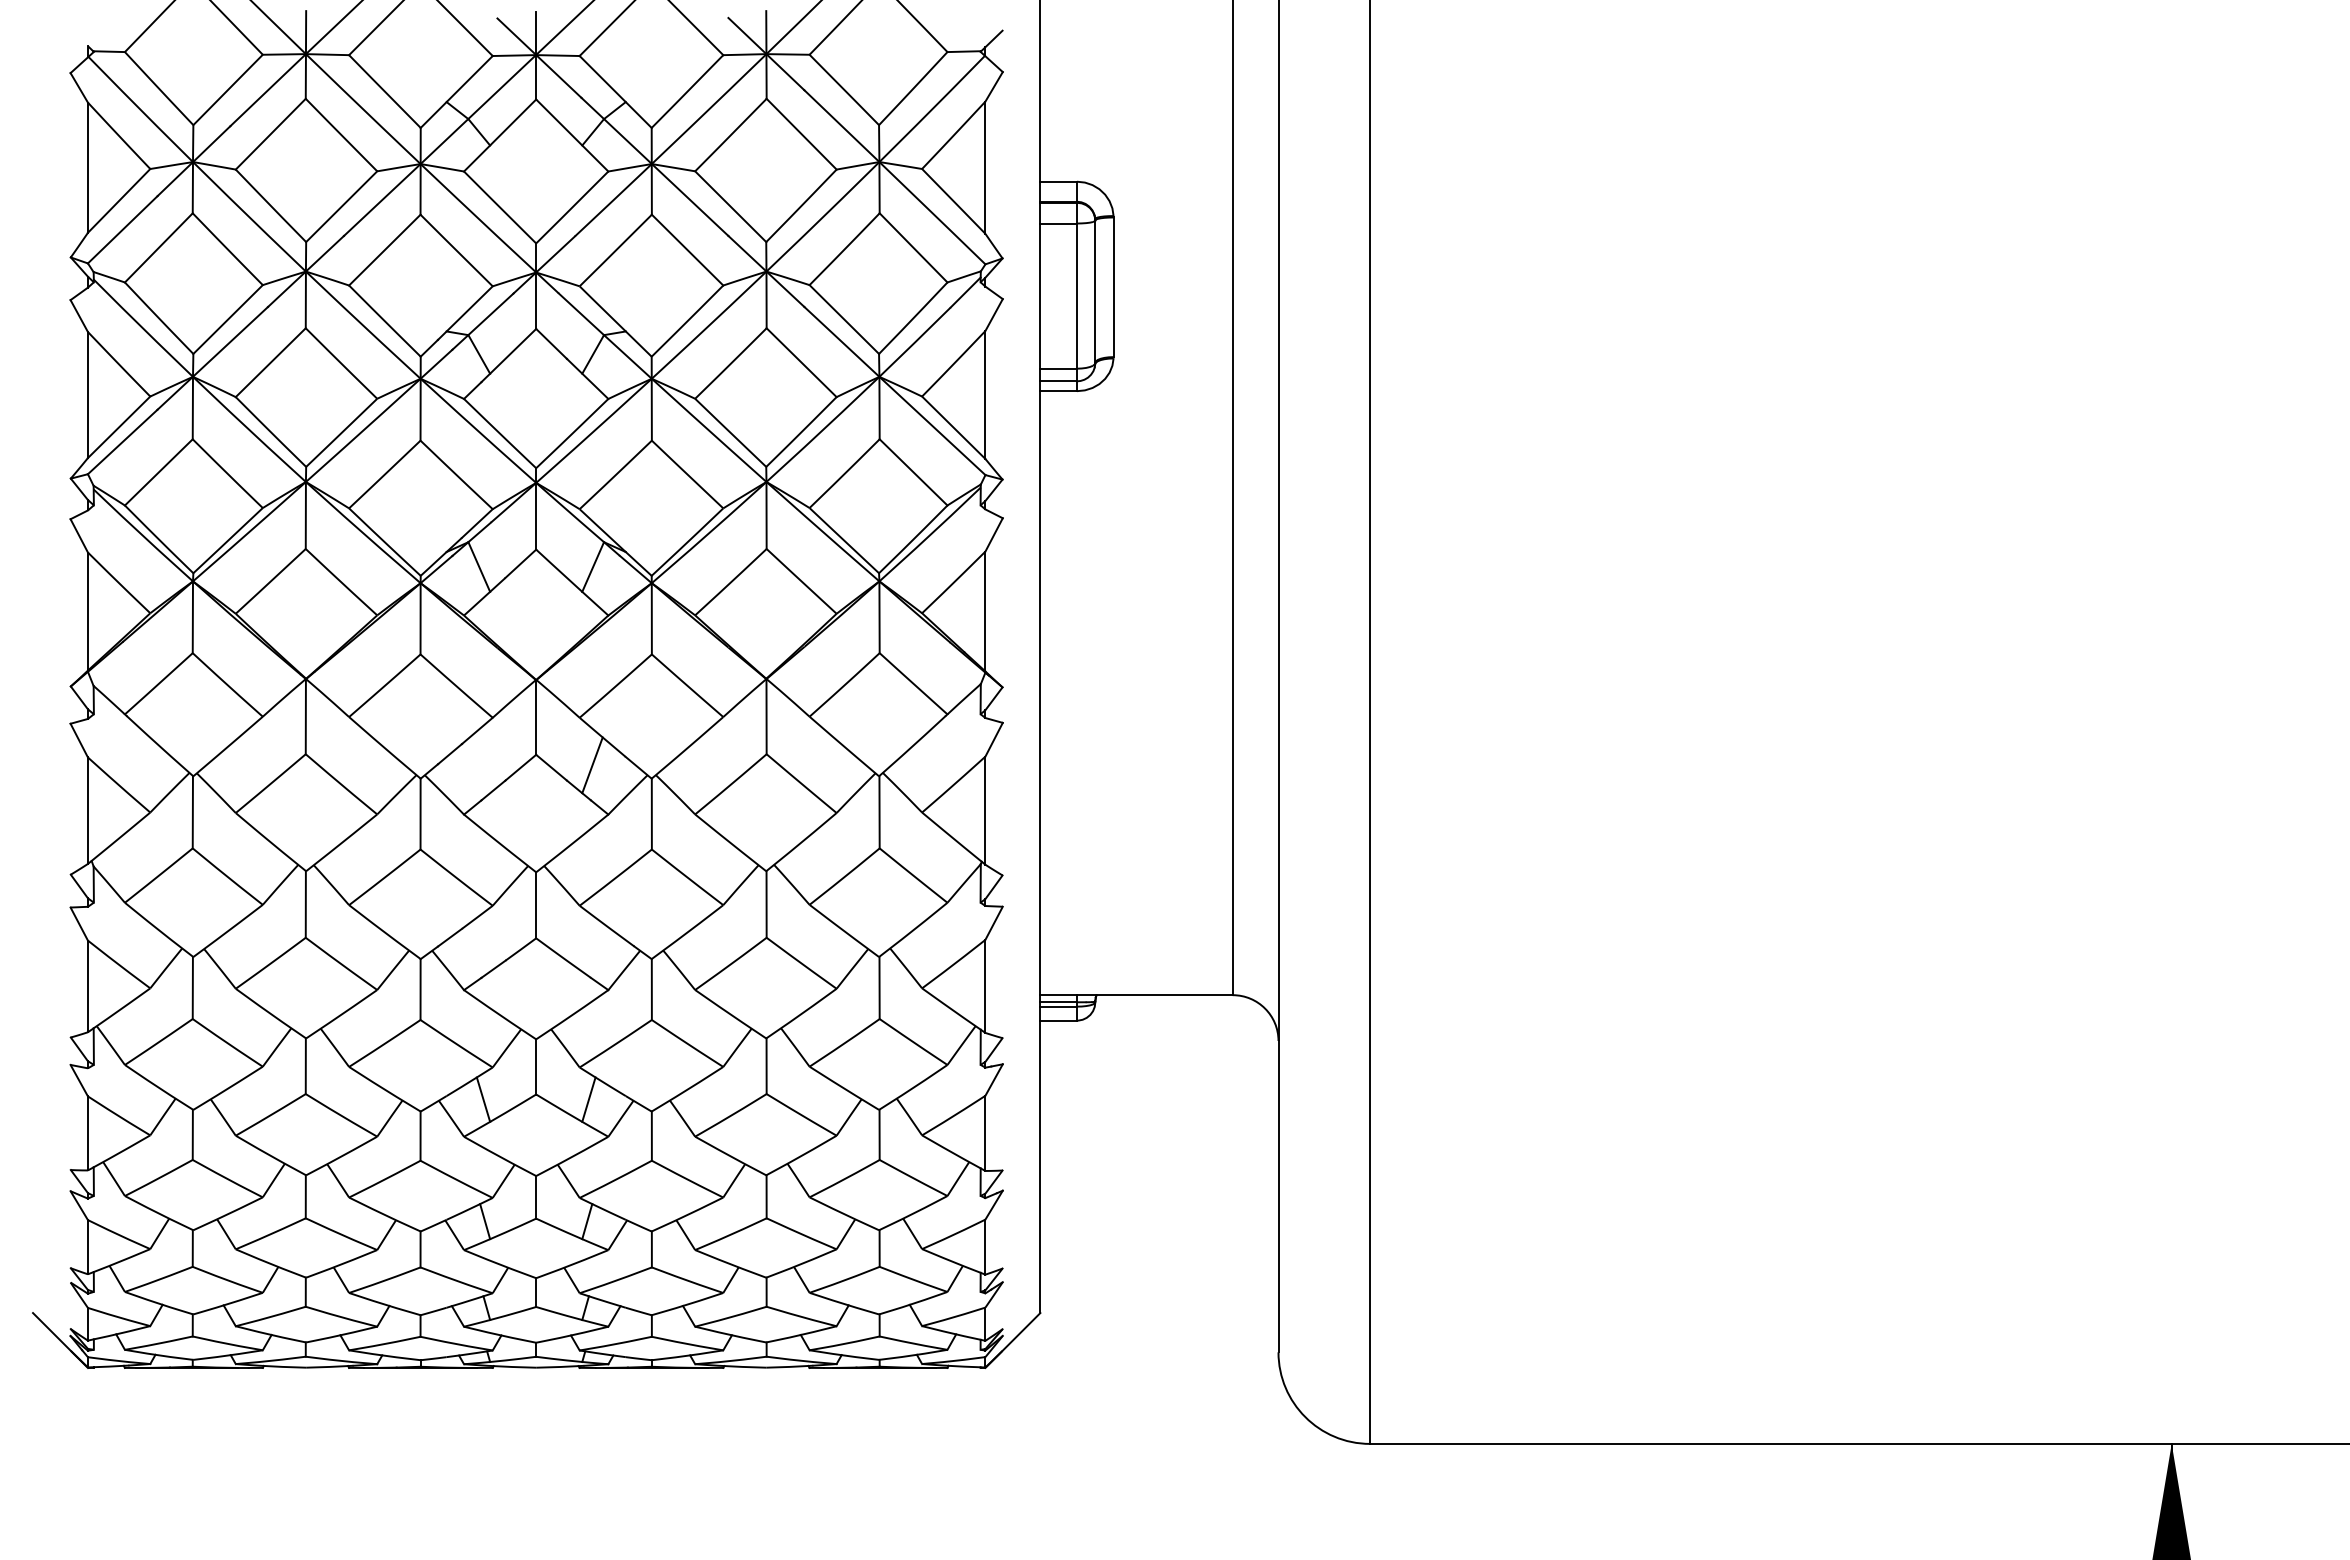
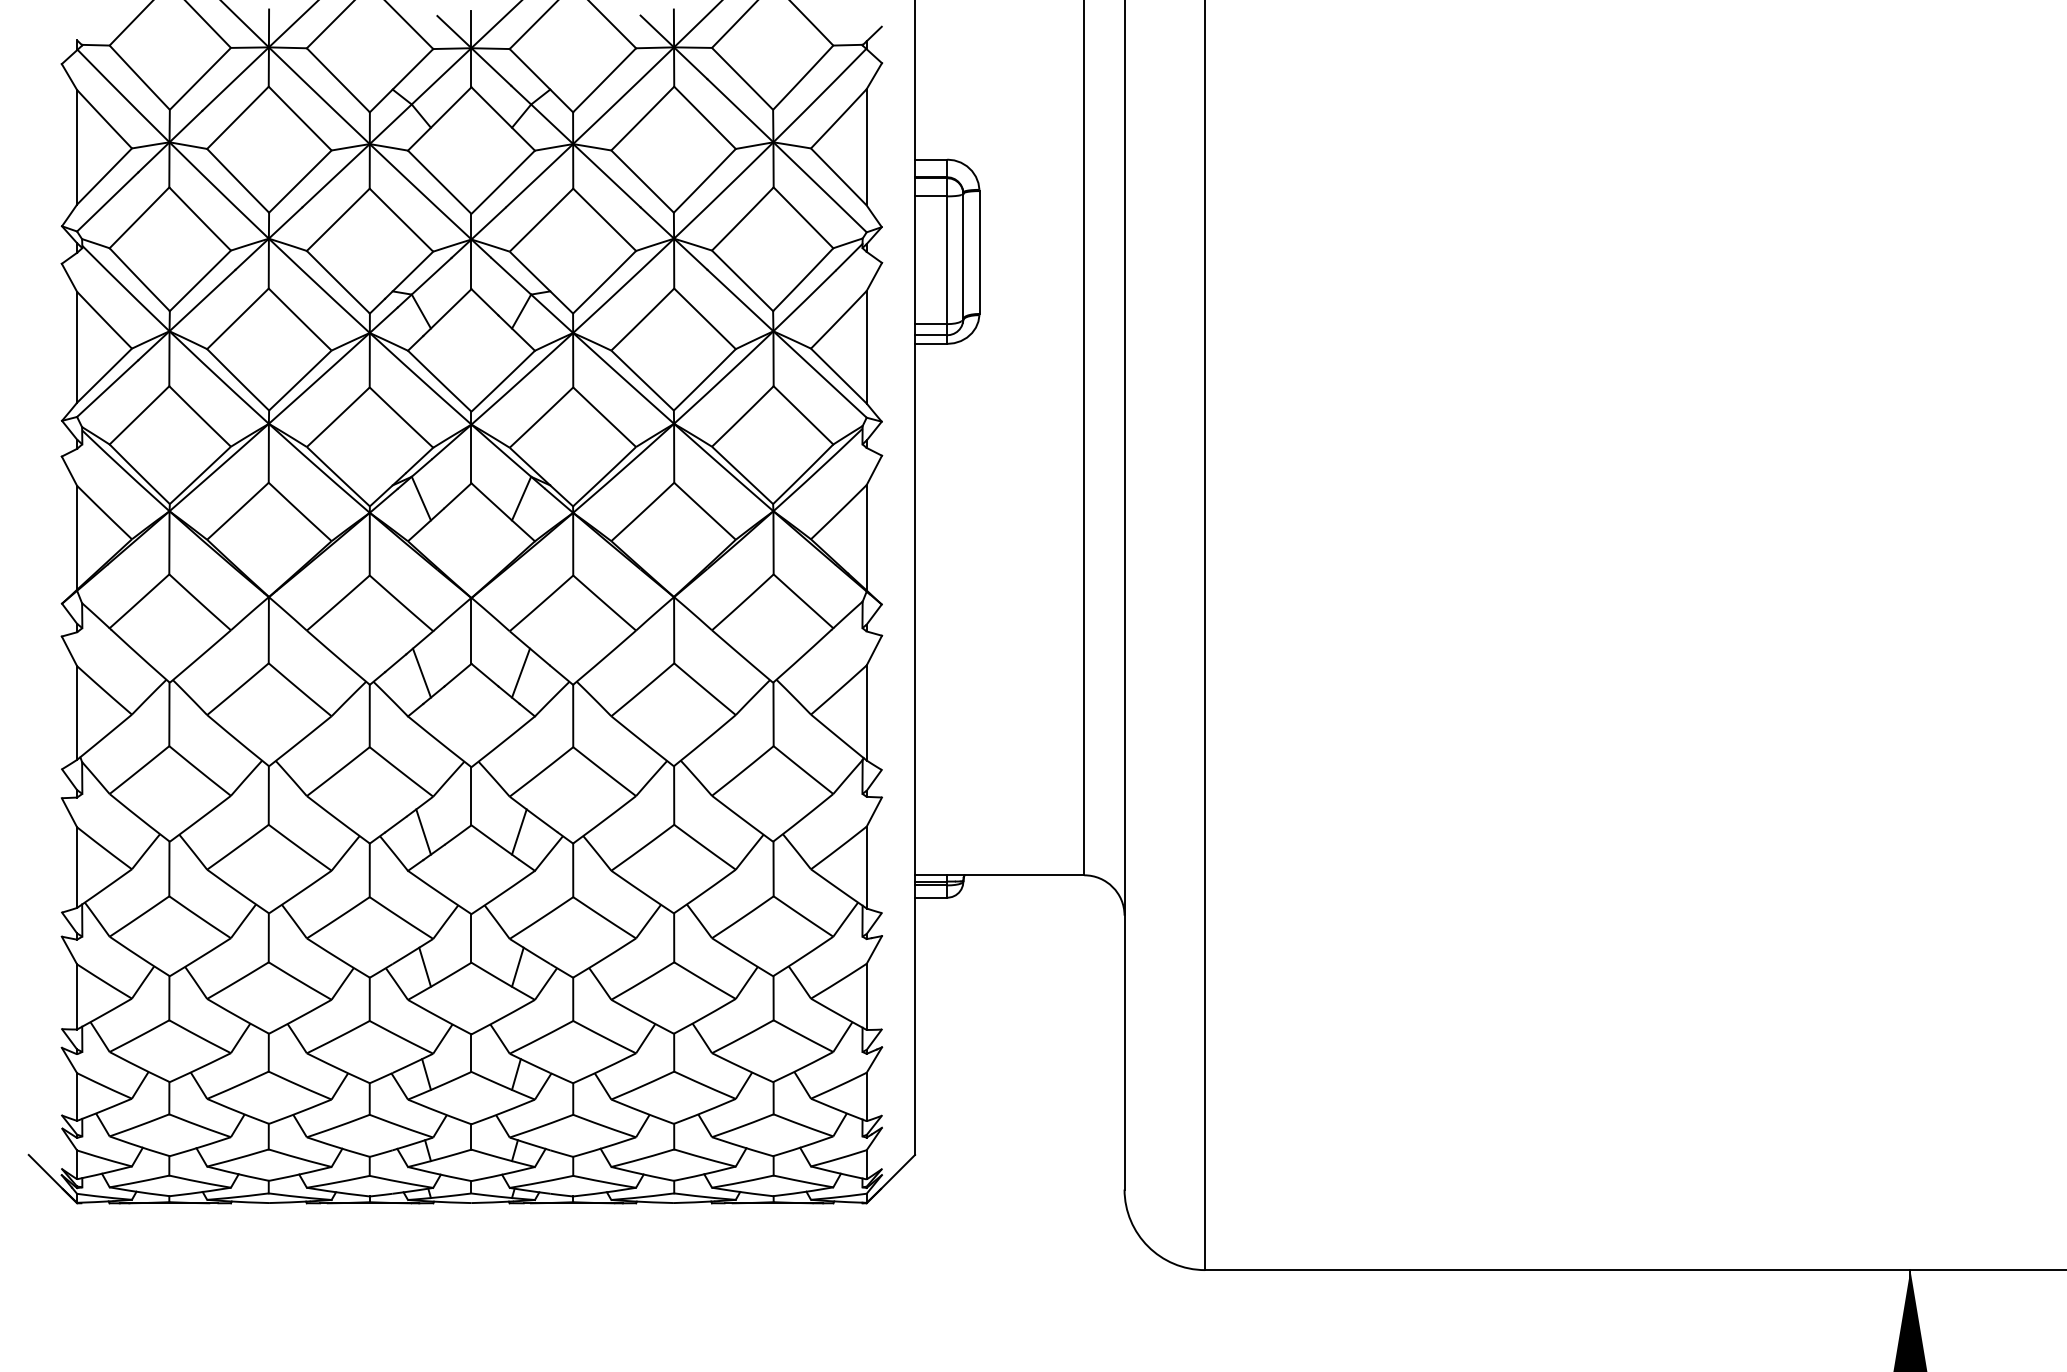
line: (479, 765) -> (421, 673), added
line: (481, 945) -> (423, 831), added
line: (590, 945) -> (519, 831), added

